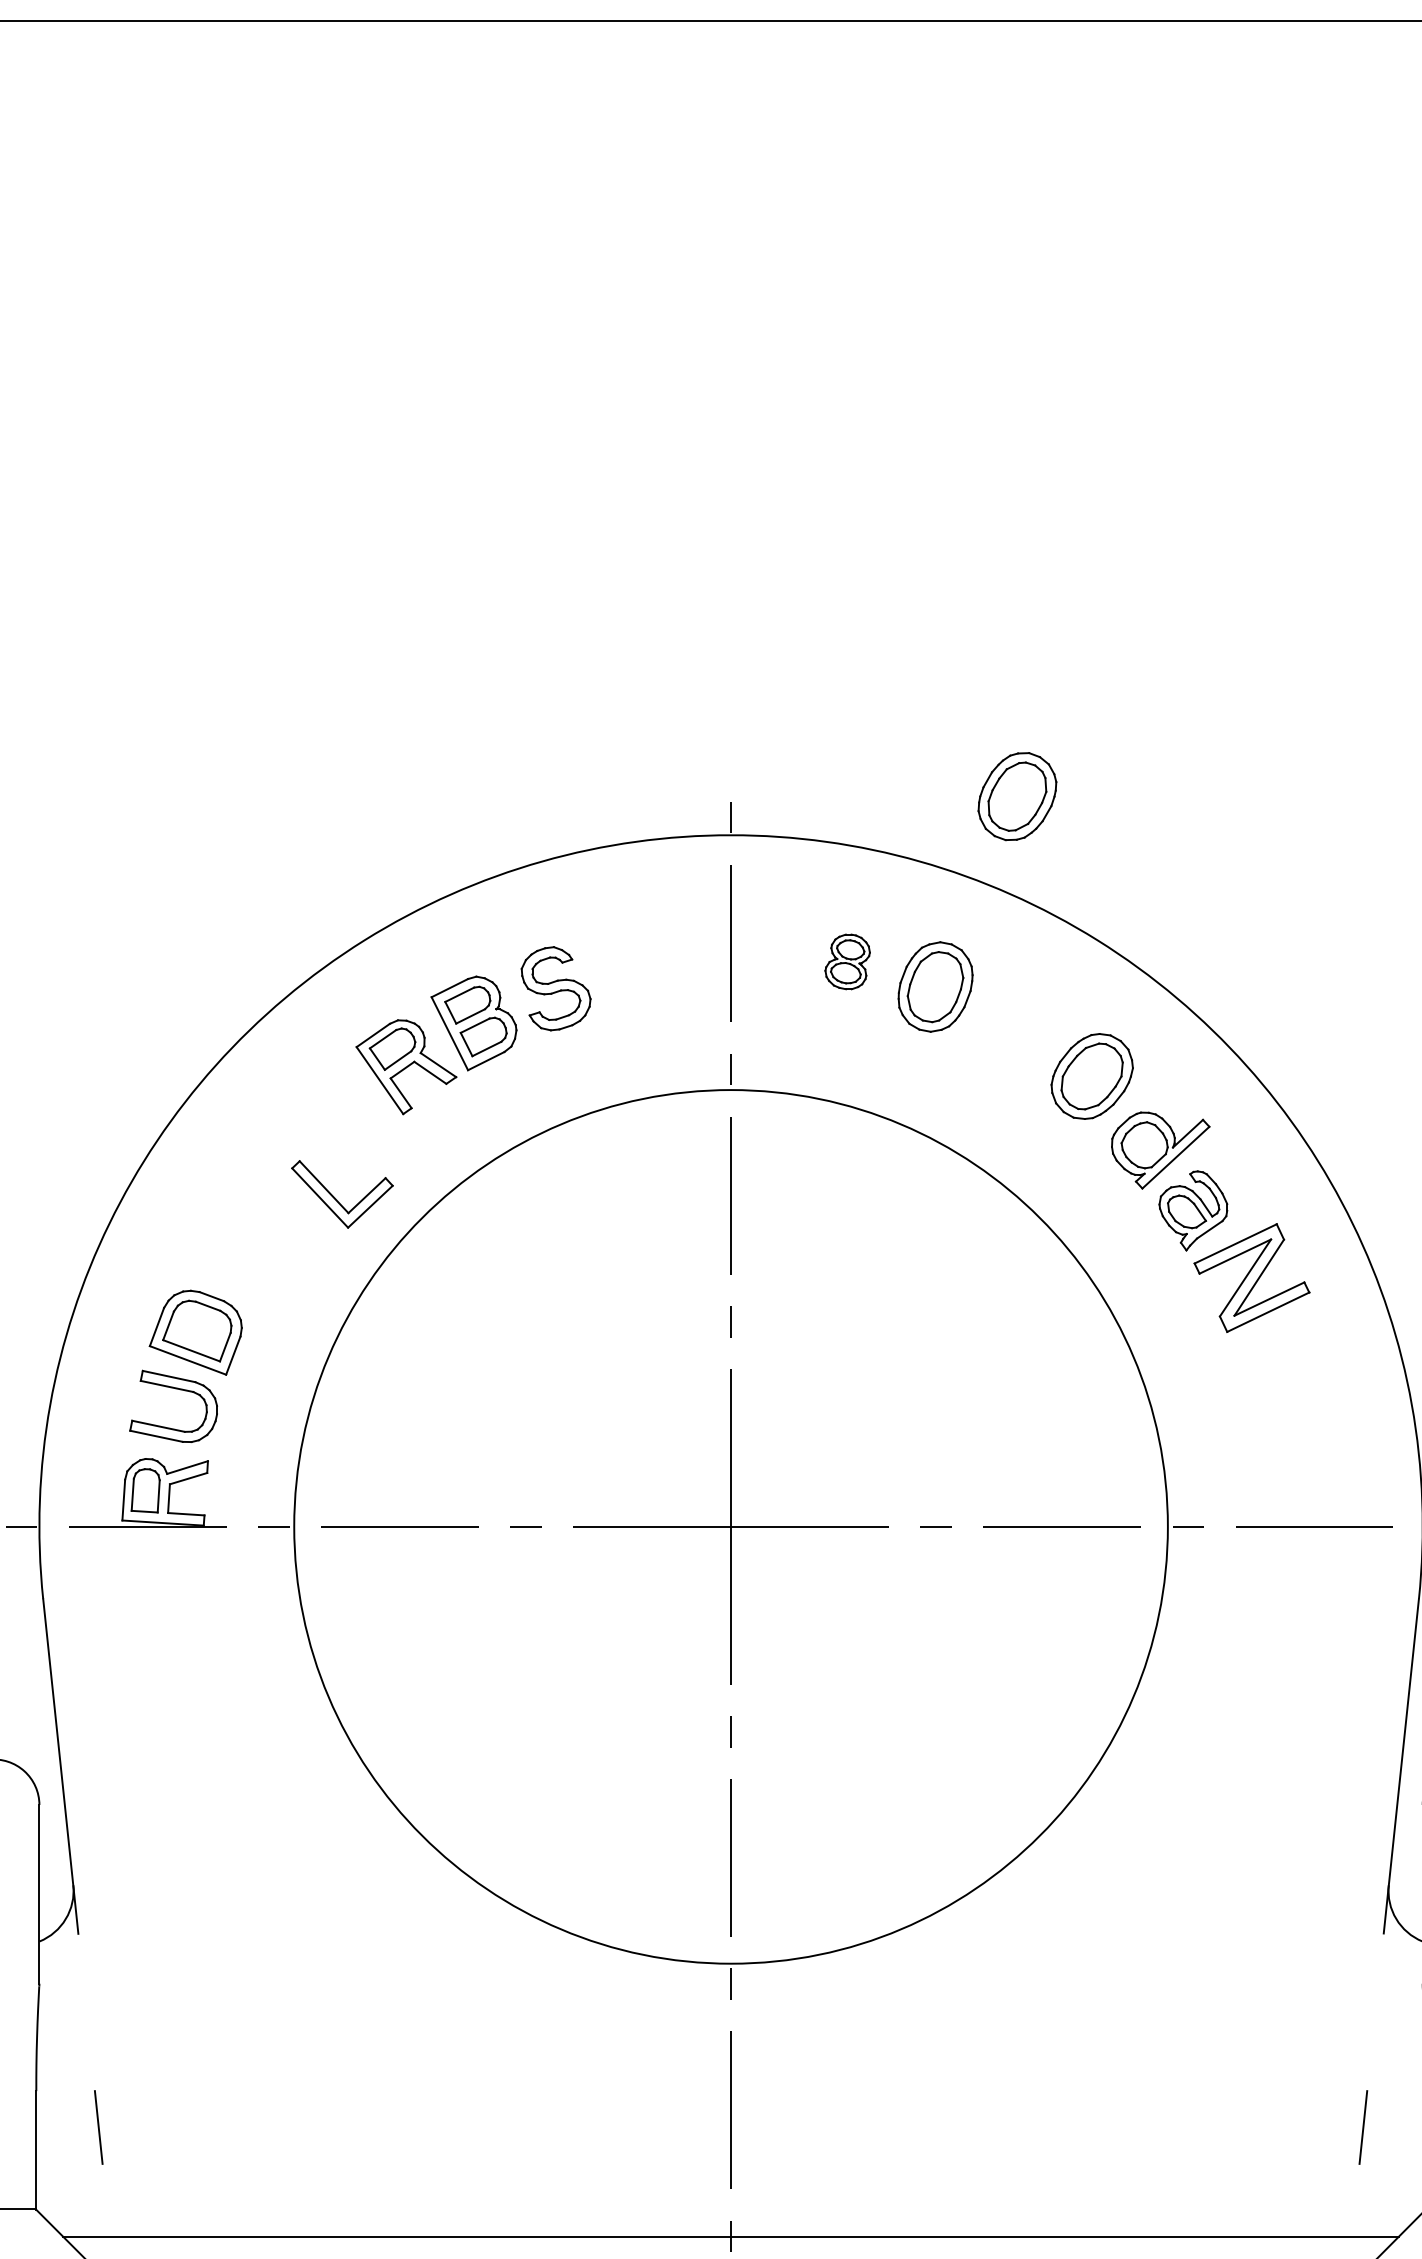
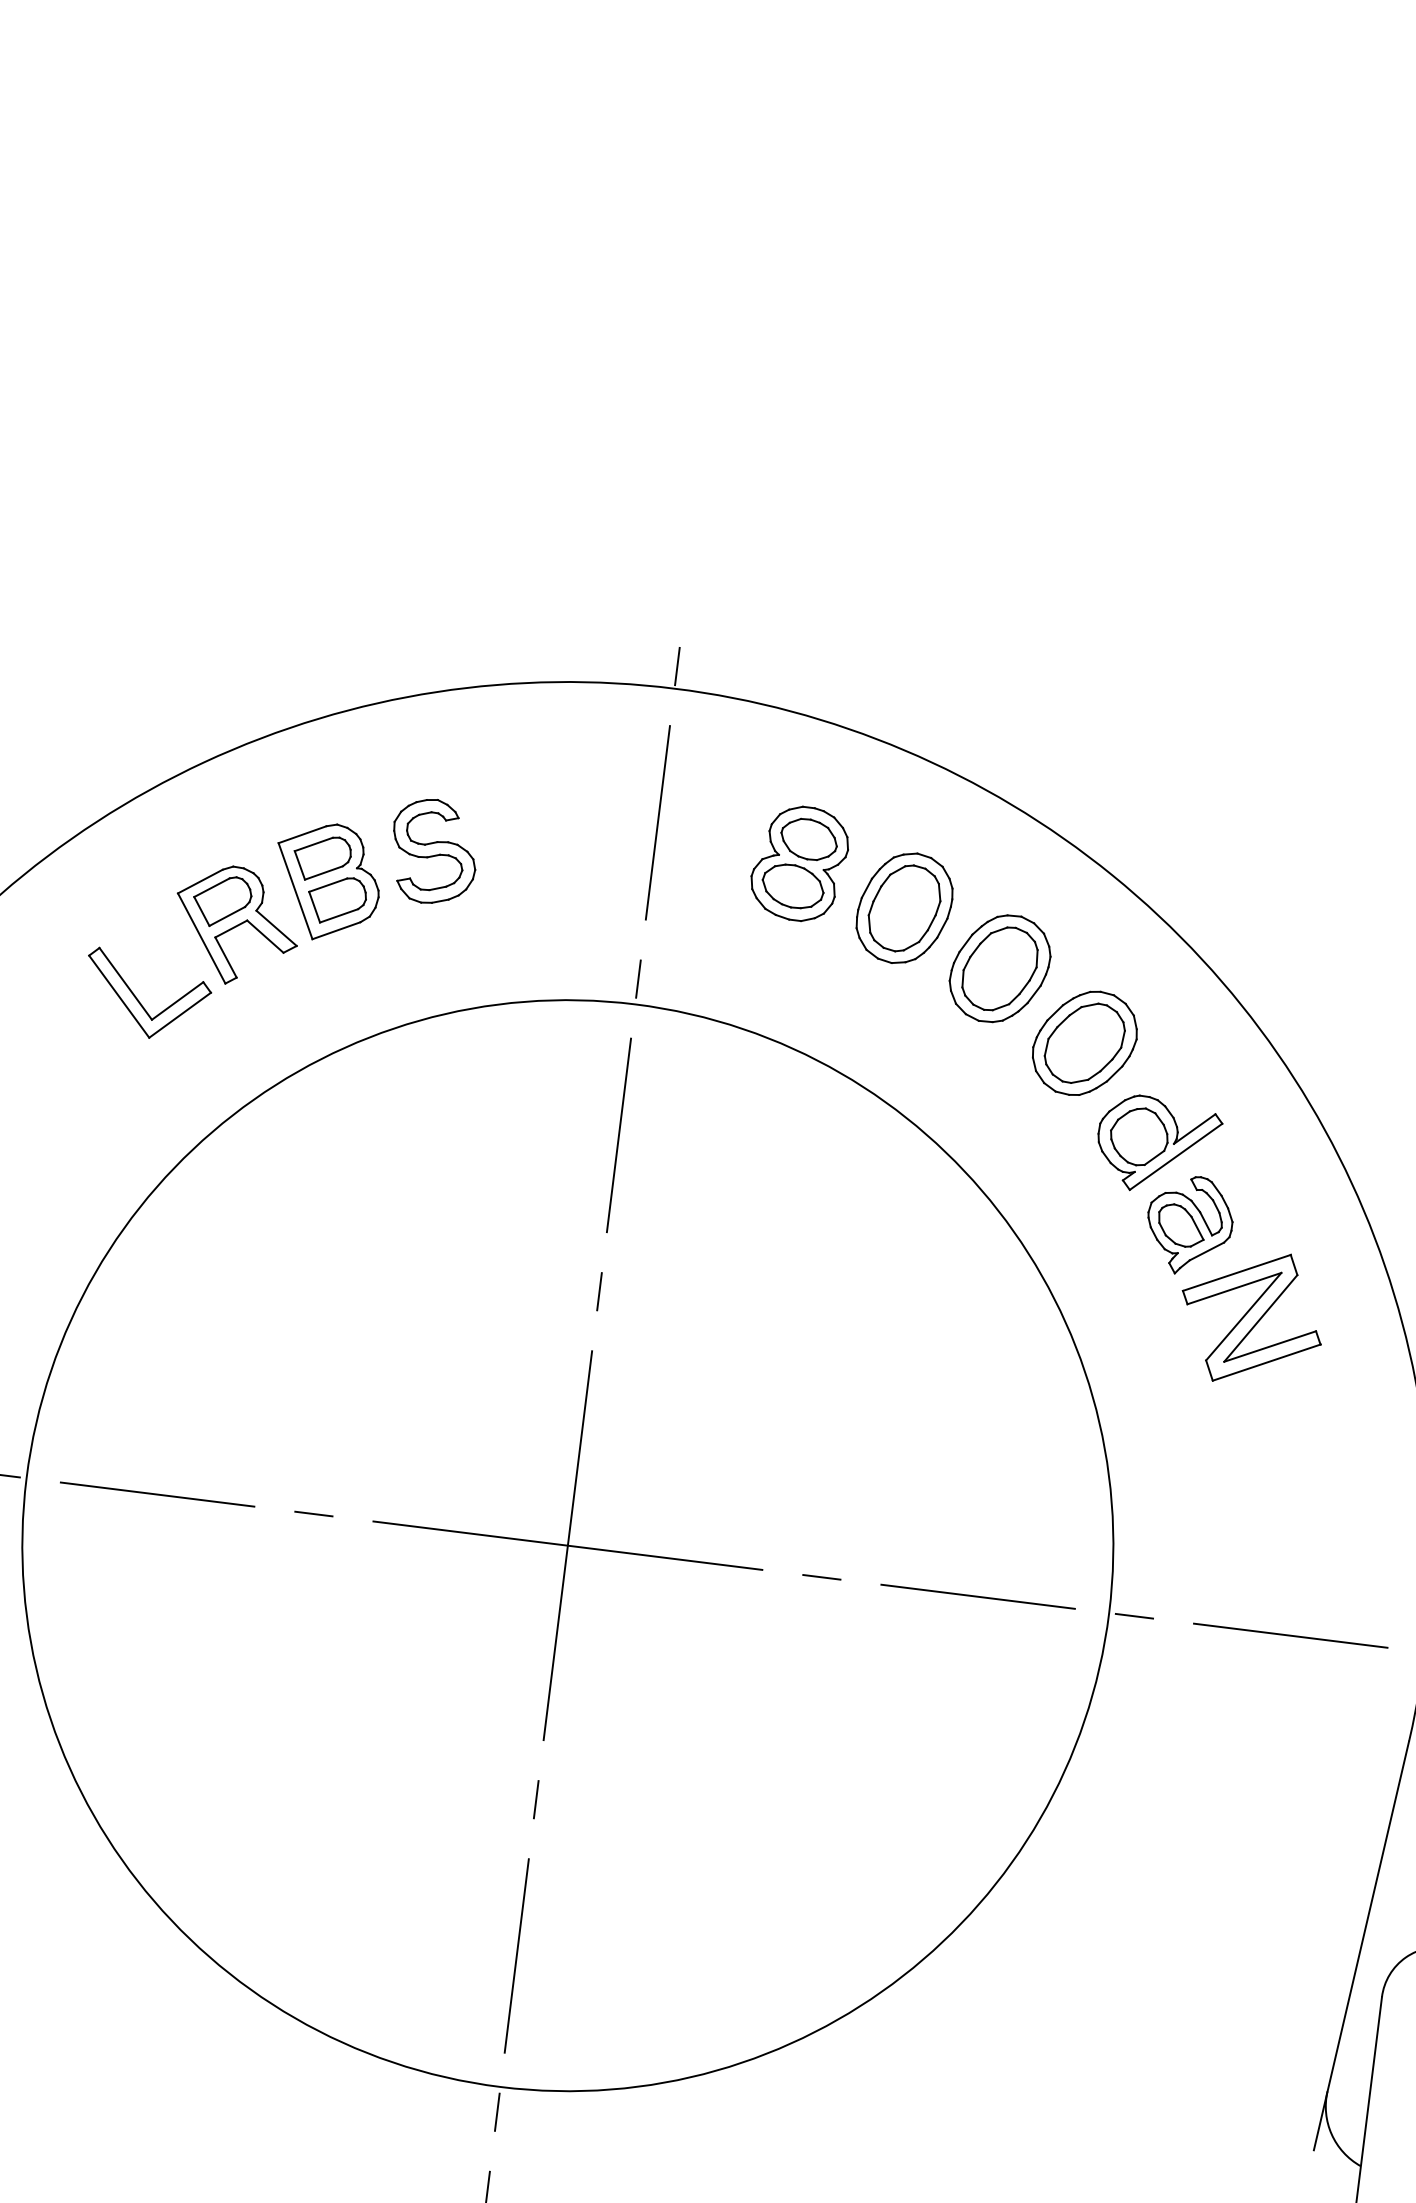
part: (1017, 796) -> (1000, 968), moved
part: (847, 961) -> (799, 863), size x1.67
part: (336, 1198) -> (139, 999), moved

